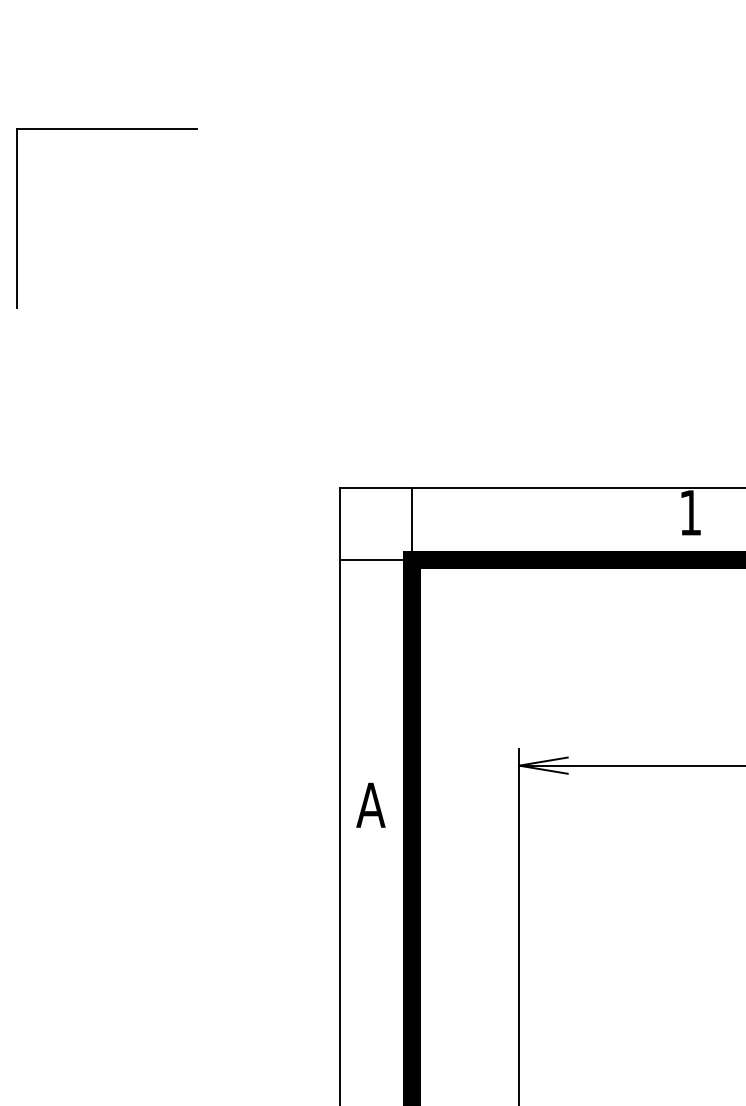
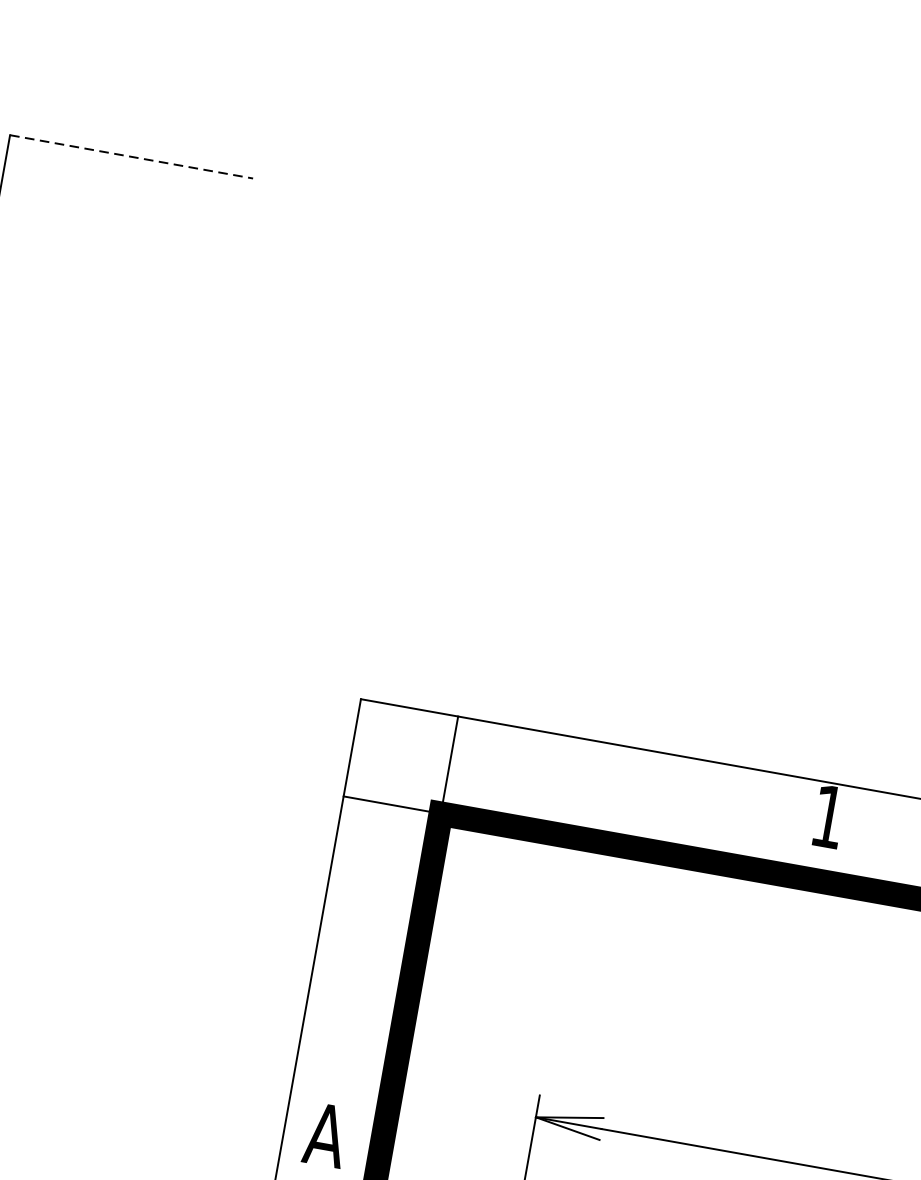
line: (106, 128) -> (131, 156), solid -> dashed

